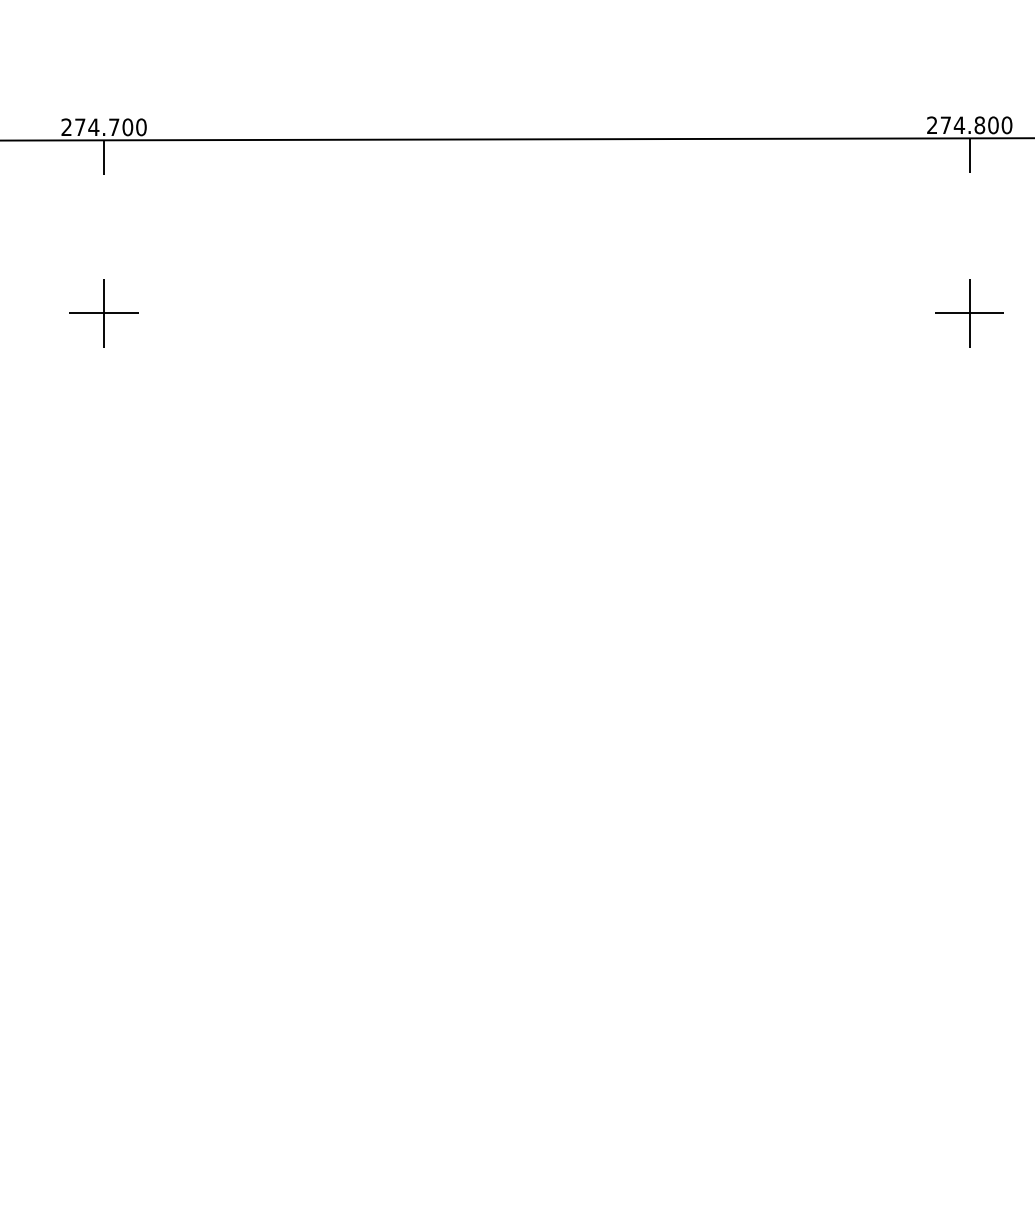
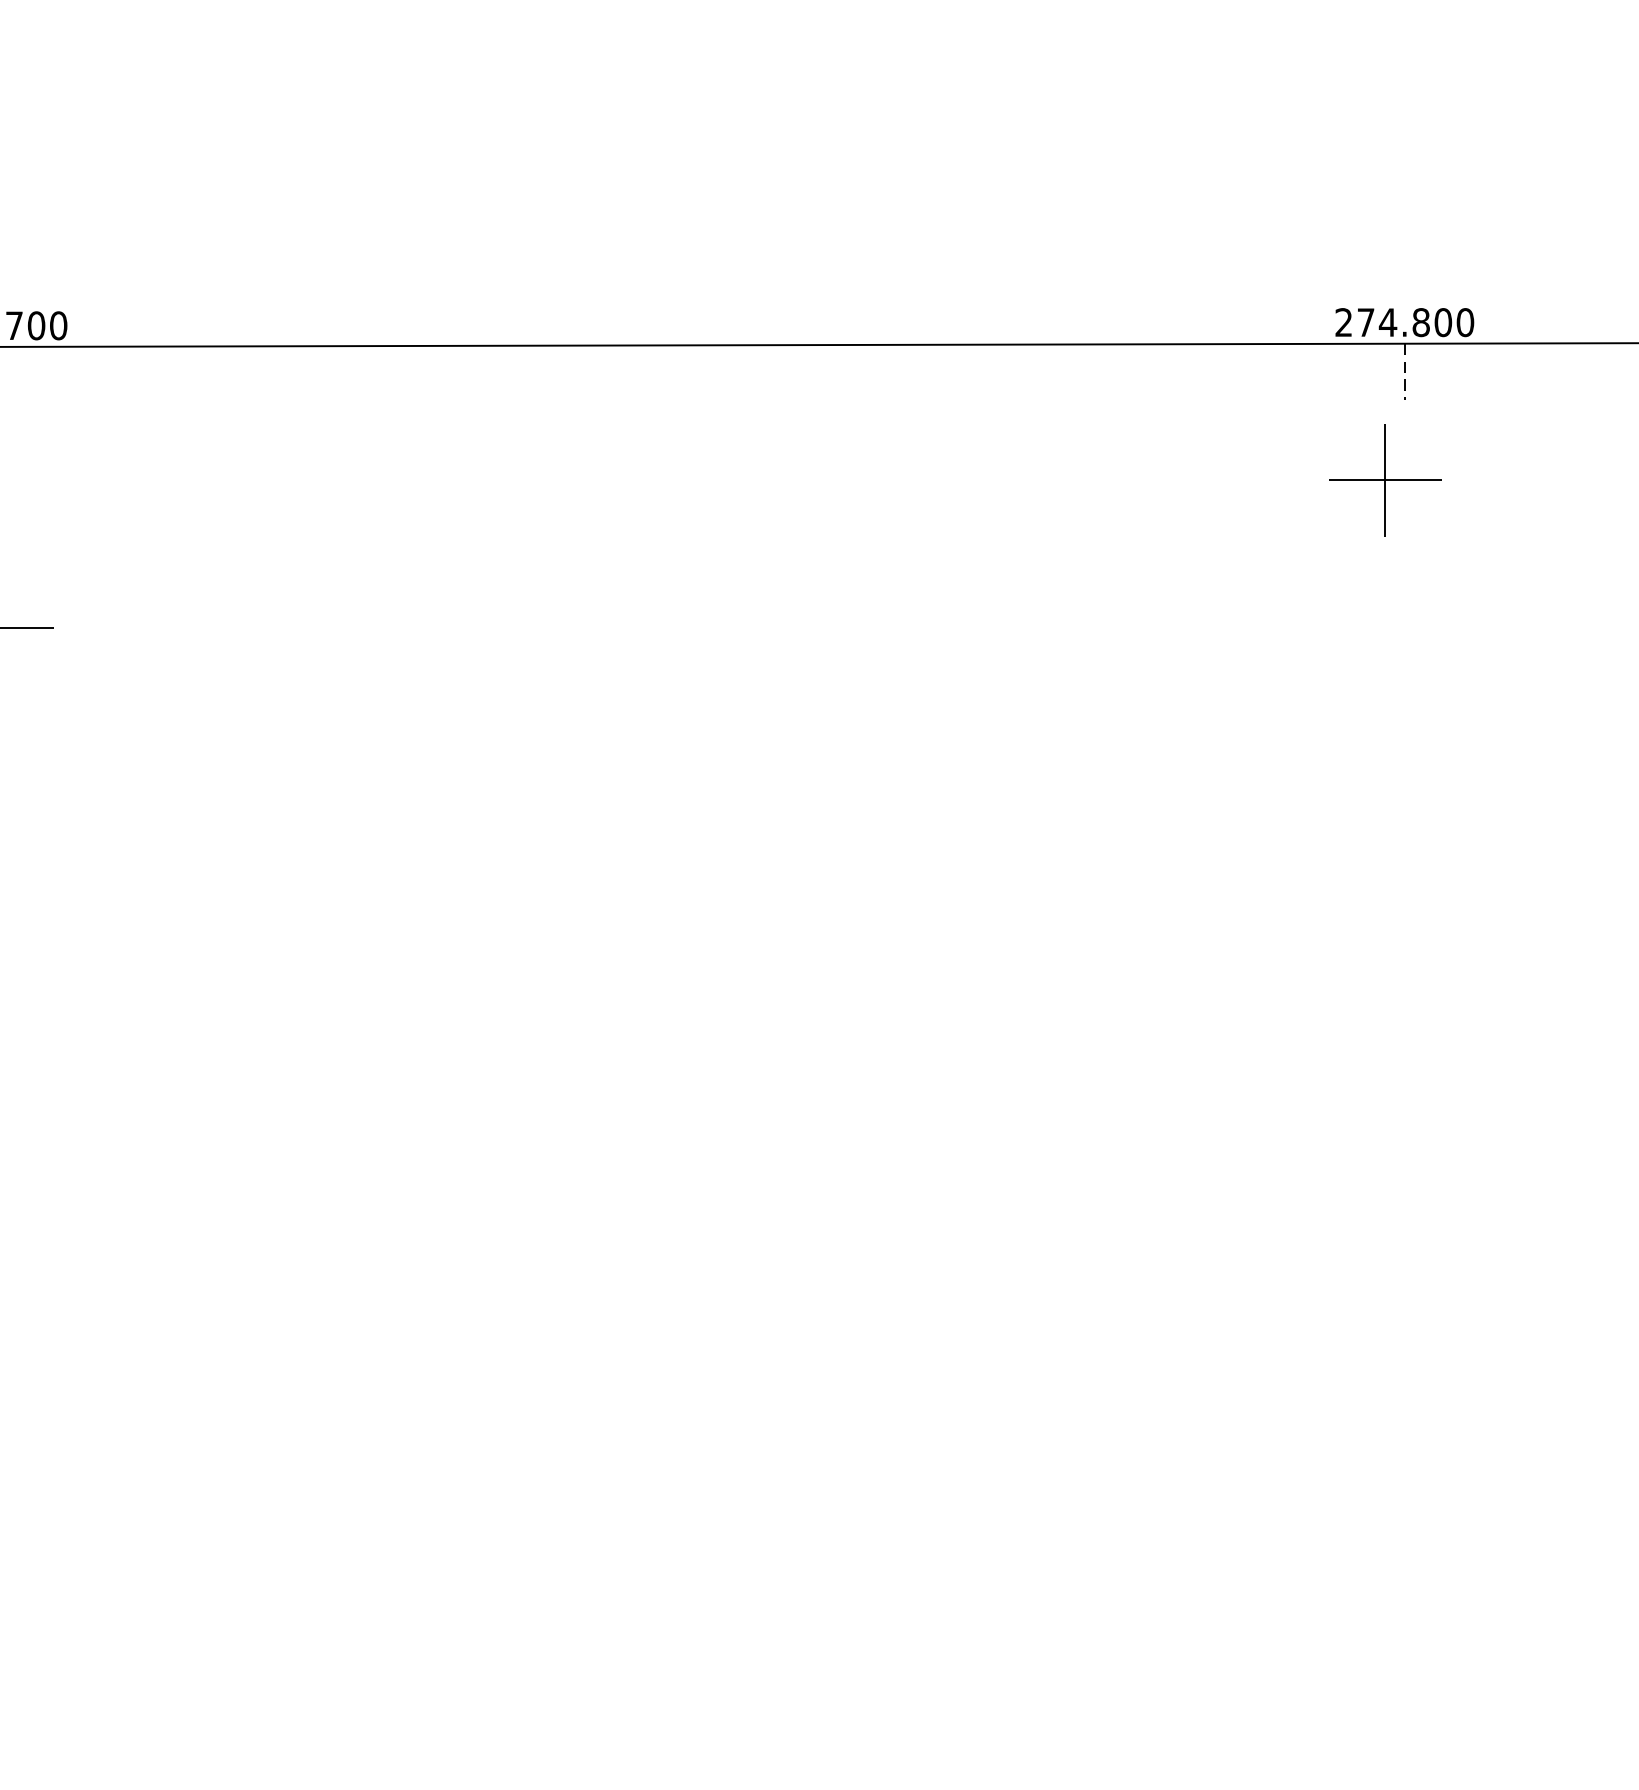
line: (969, 156) -> (1404, 373), solid -> dashed
part: (969, 313) -> (1384, 480), moved

